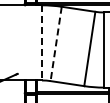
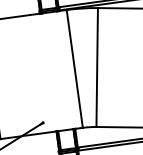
line: (42, 42) -> (75, 68), dashed -> solid
line: (56, 43) -> (97, 66), dashed -> solid

